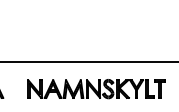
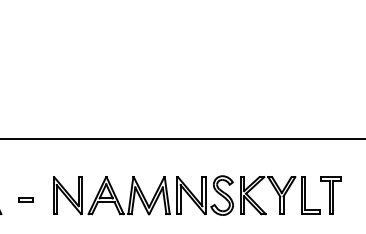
part: (14, 90) -> (25, 198), added

